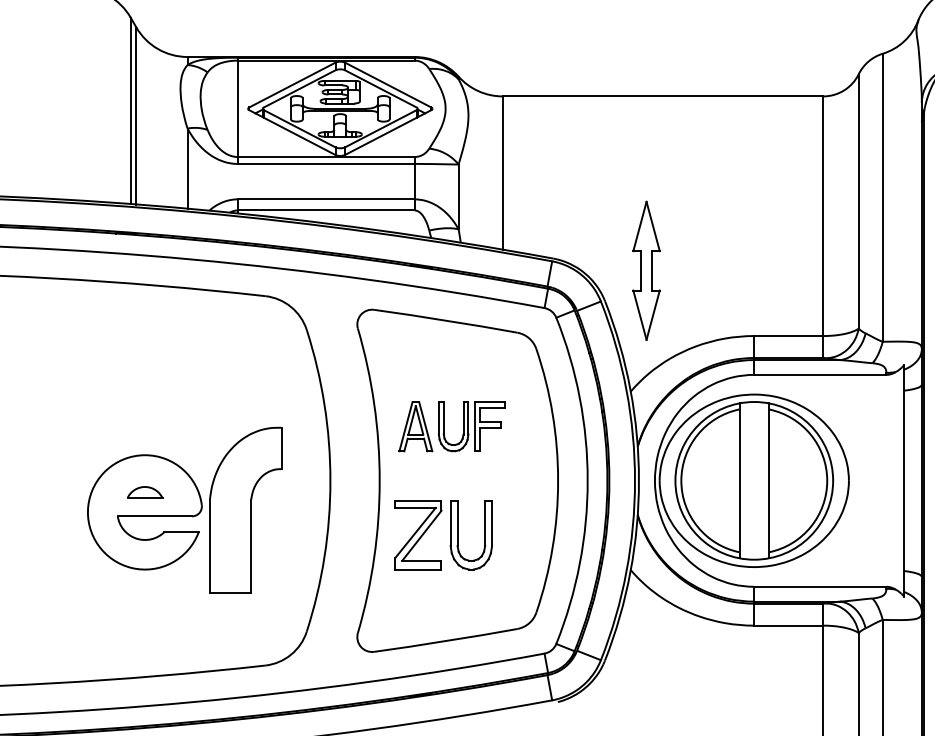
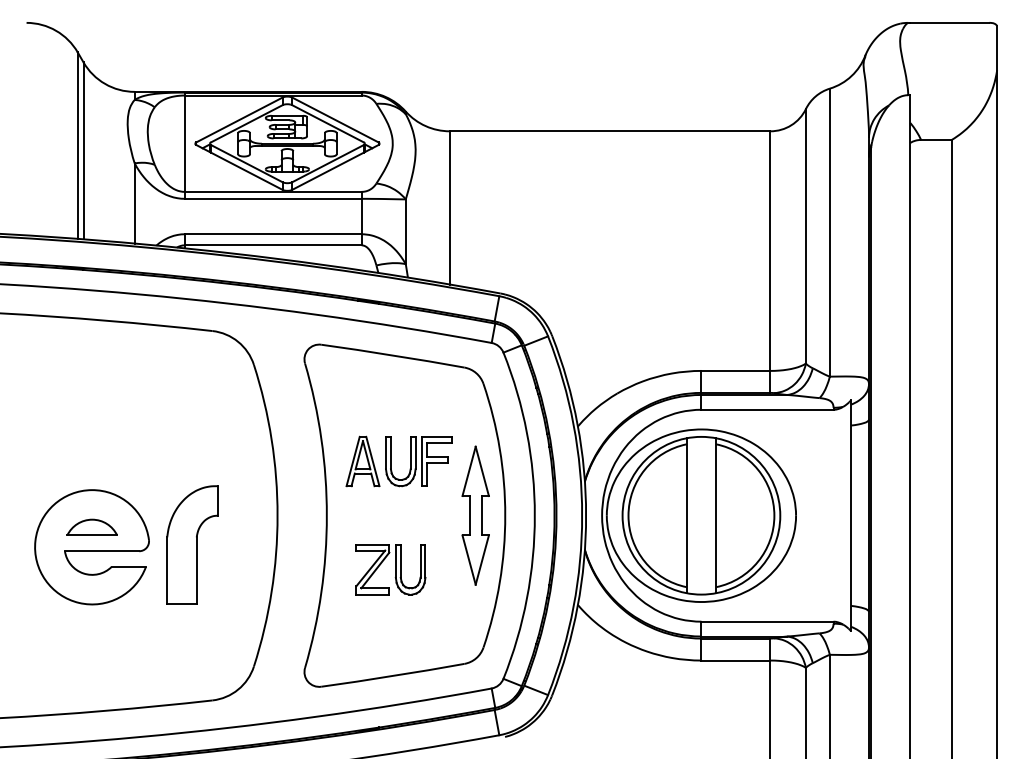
part: (646, 270) -> (475, 515), moved
part: (144, 491) -> (91, 526), size x1.43
part: (245, 509) -> (192, 544), size x0.71
part: (443, 534) -> (390, 569), size x0.71

